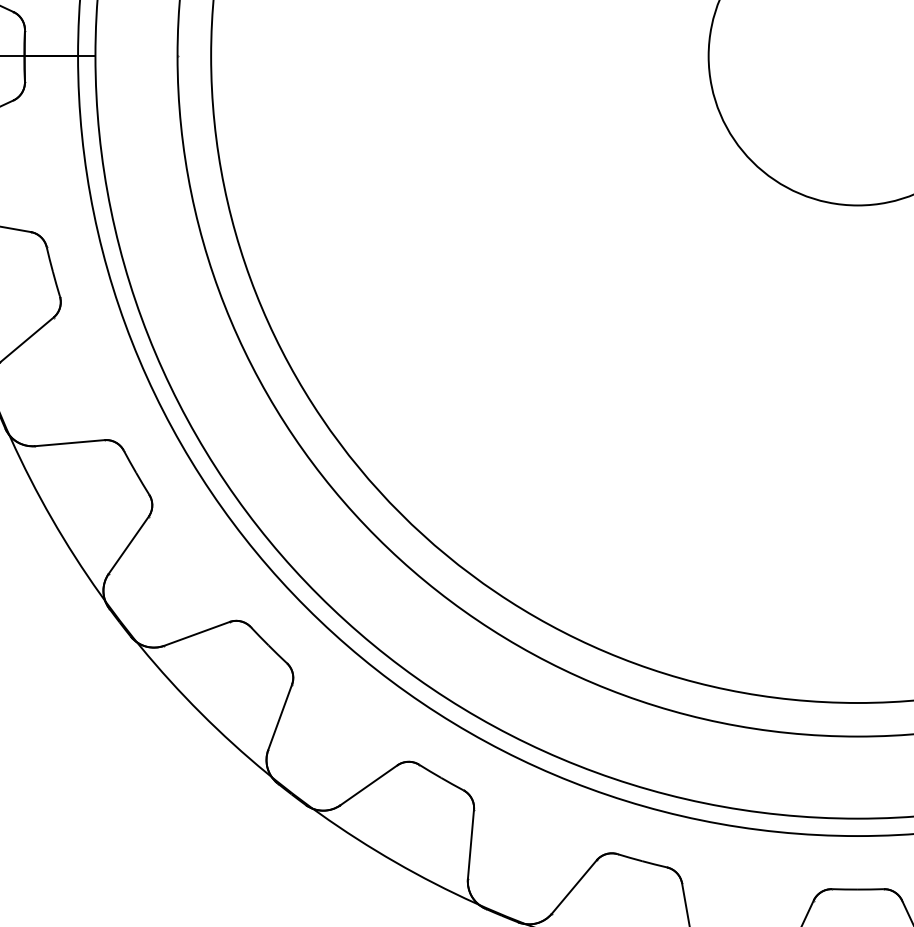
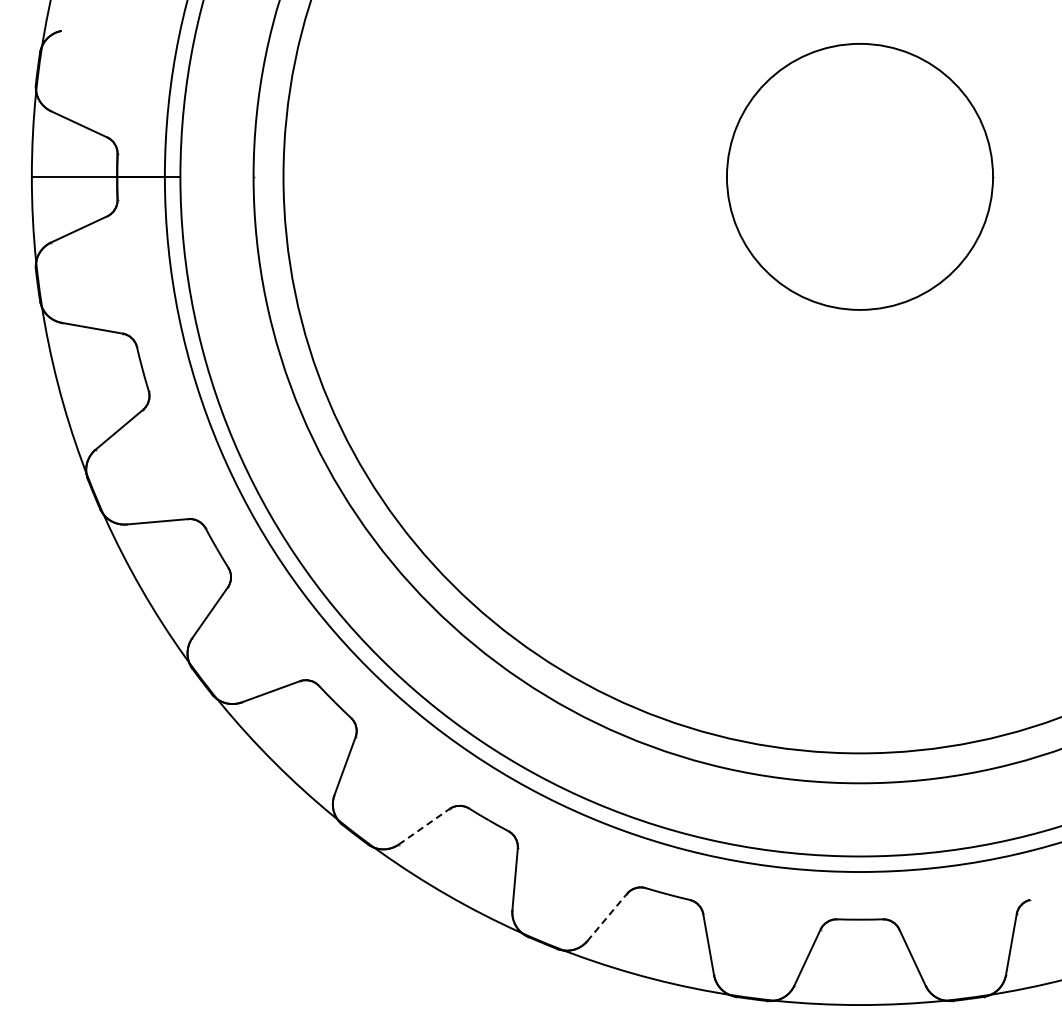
line: (369, 785) -> (424, 826), solid -> dashed
line: (574, 887) -> (607, 917), solid -> dashed

